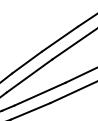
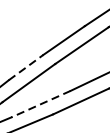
line: (27, 62) -> (26, 67), solid -> dashed
line: (39, 94) -> (40, 104), solid -> dashed

